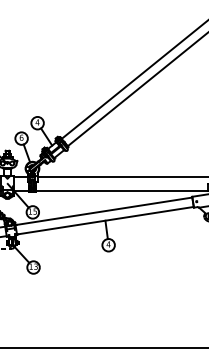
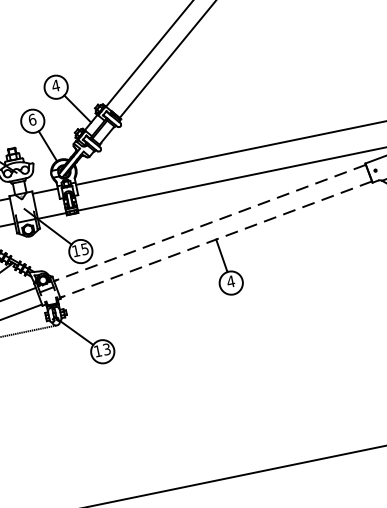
line: (103, 211) -> (209, 223), solid -> dashed
line: (104, 220) -> (214, 239), solid -> dashed

